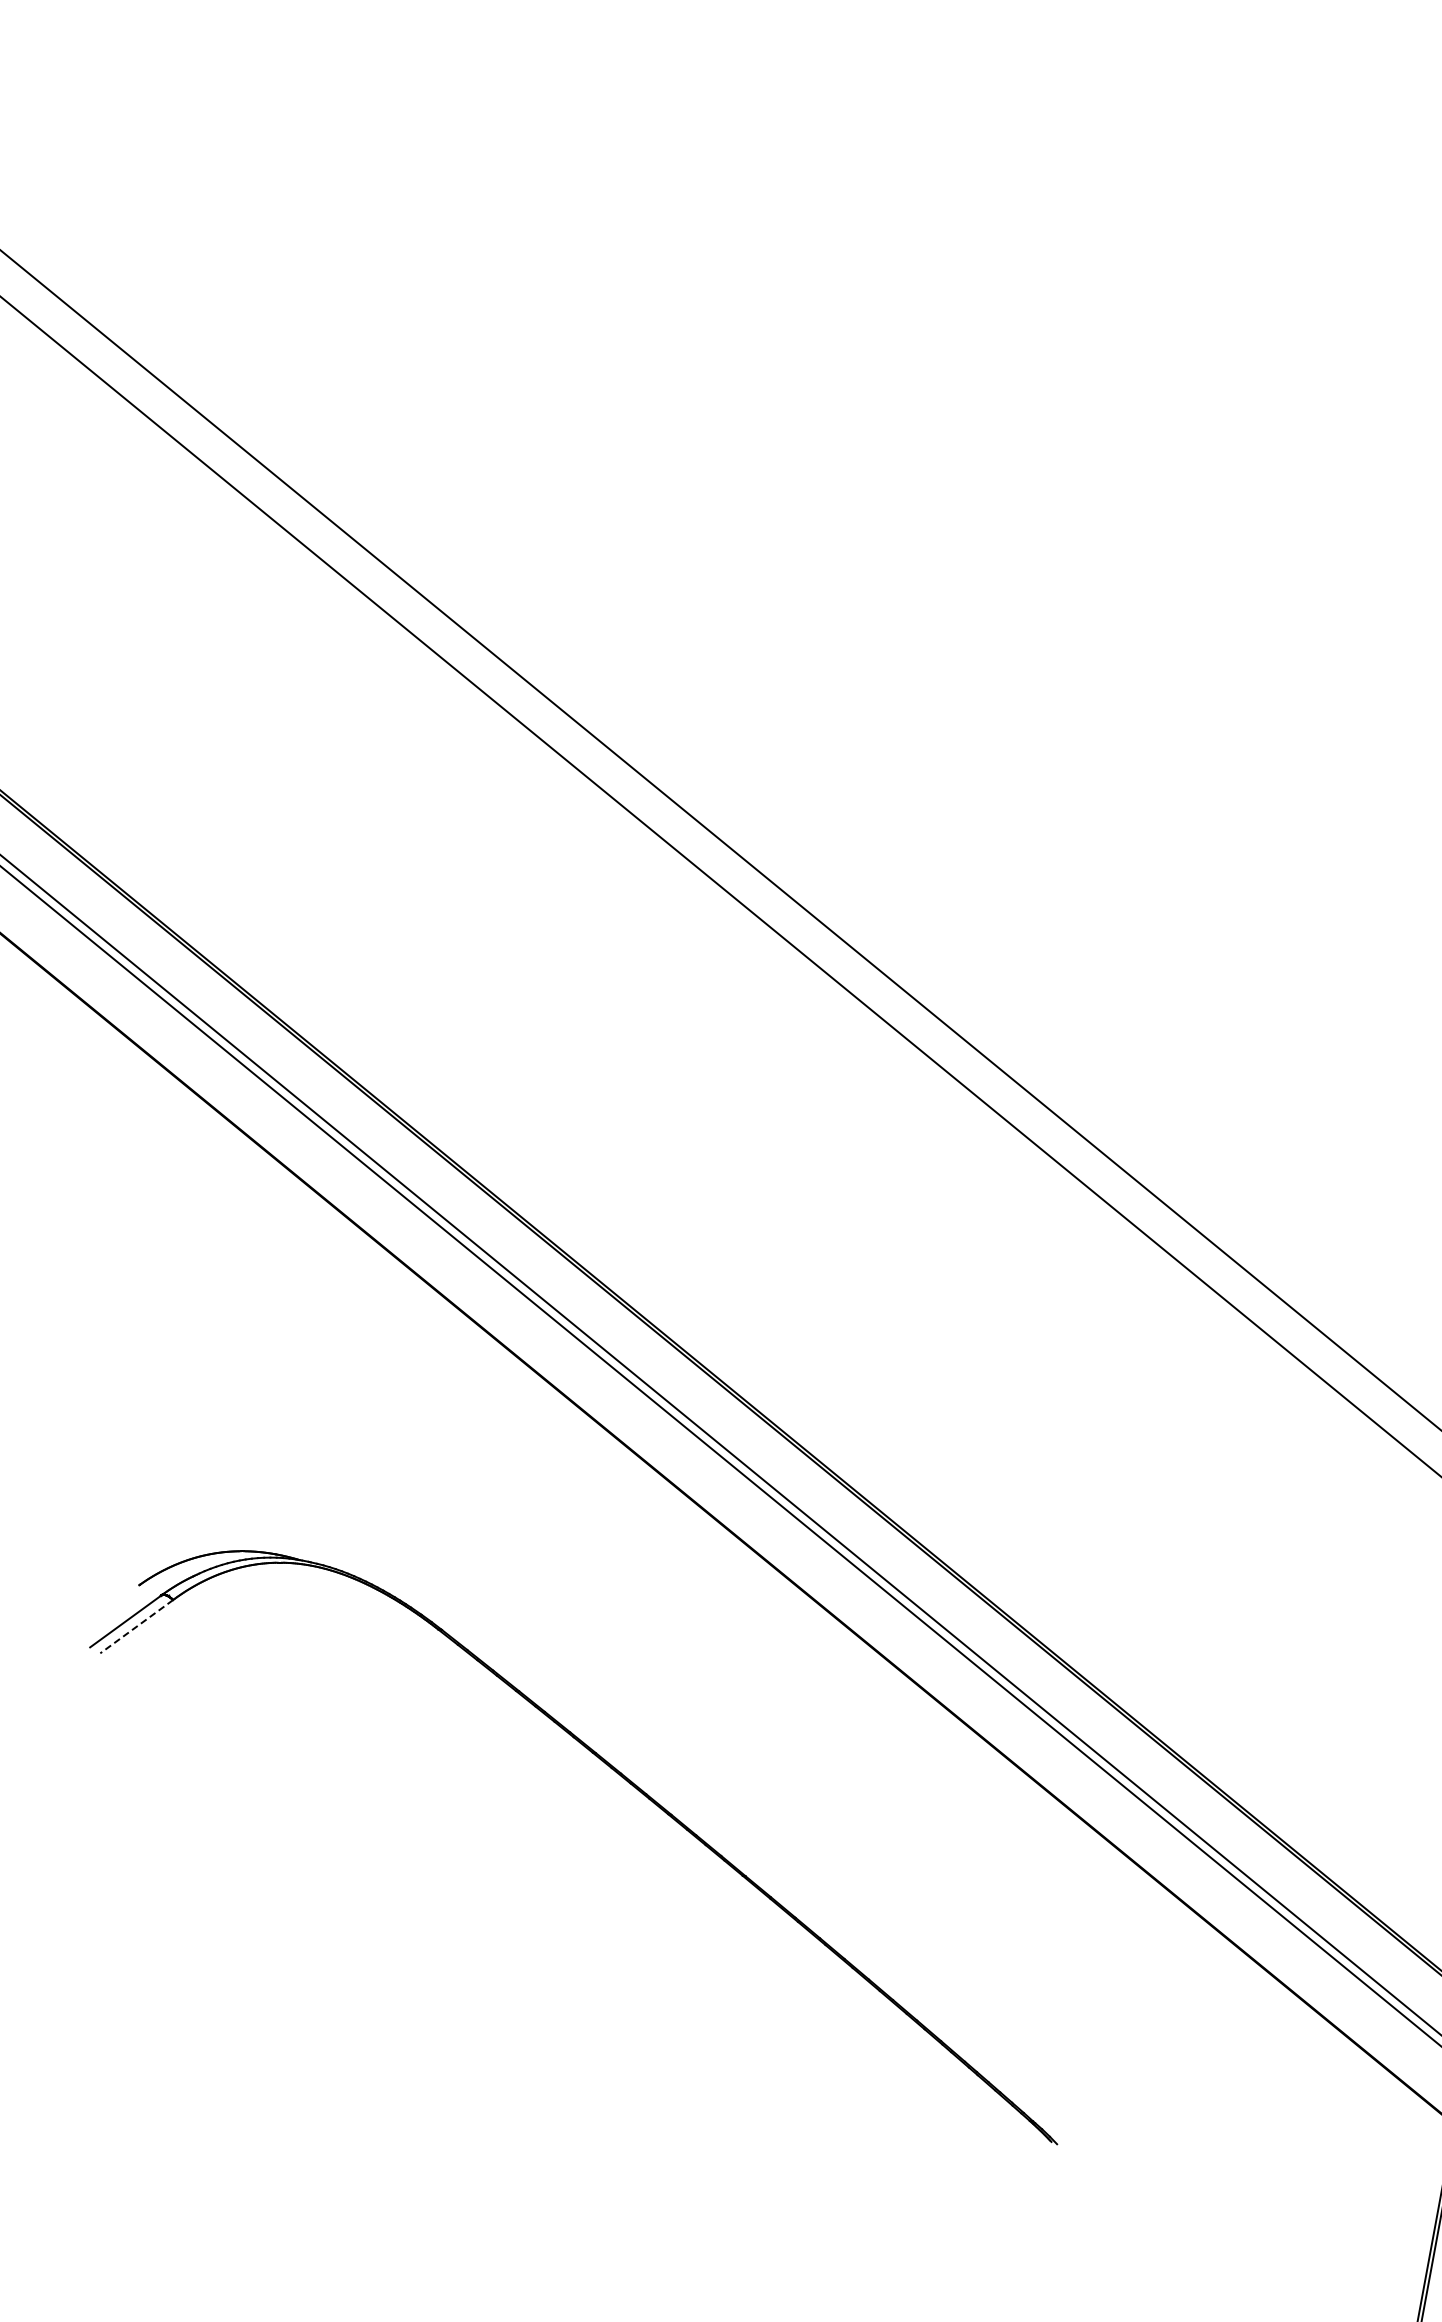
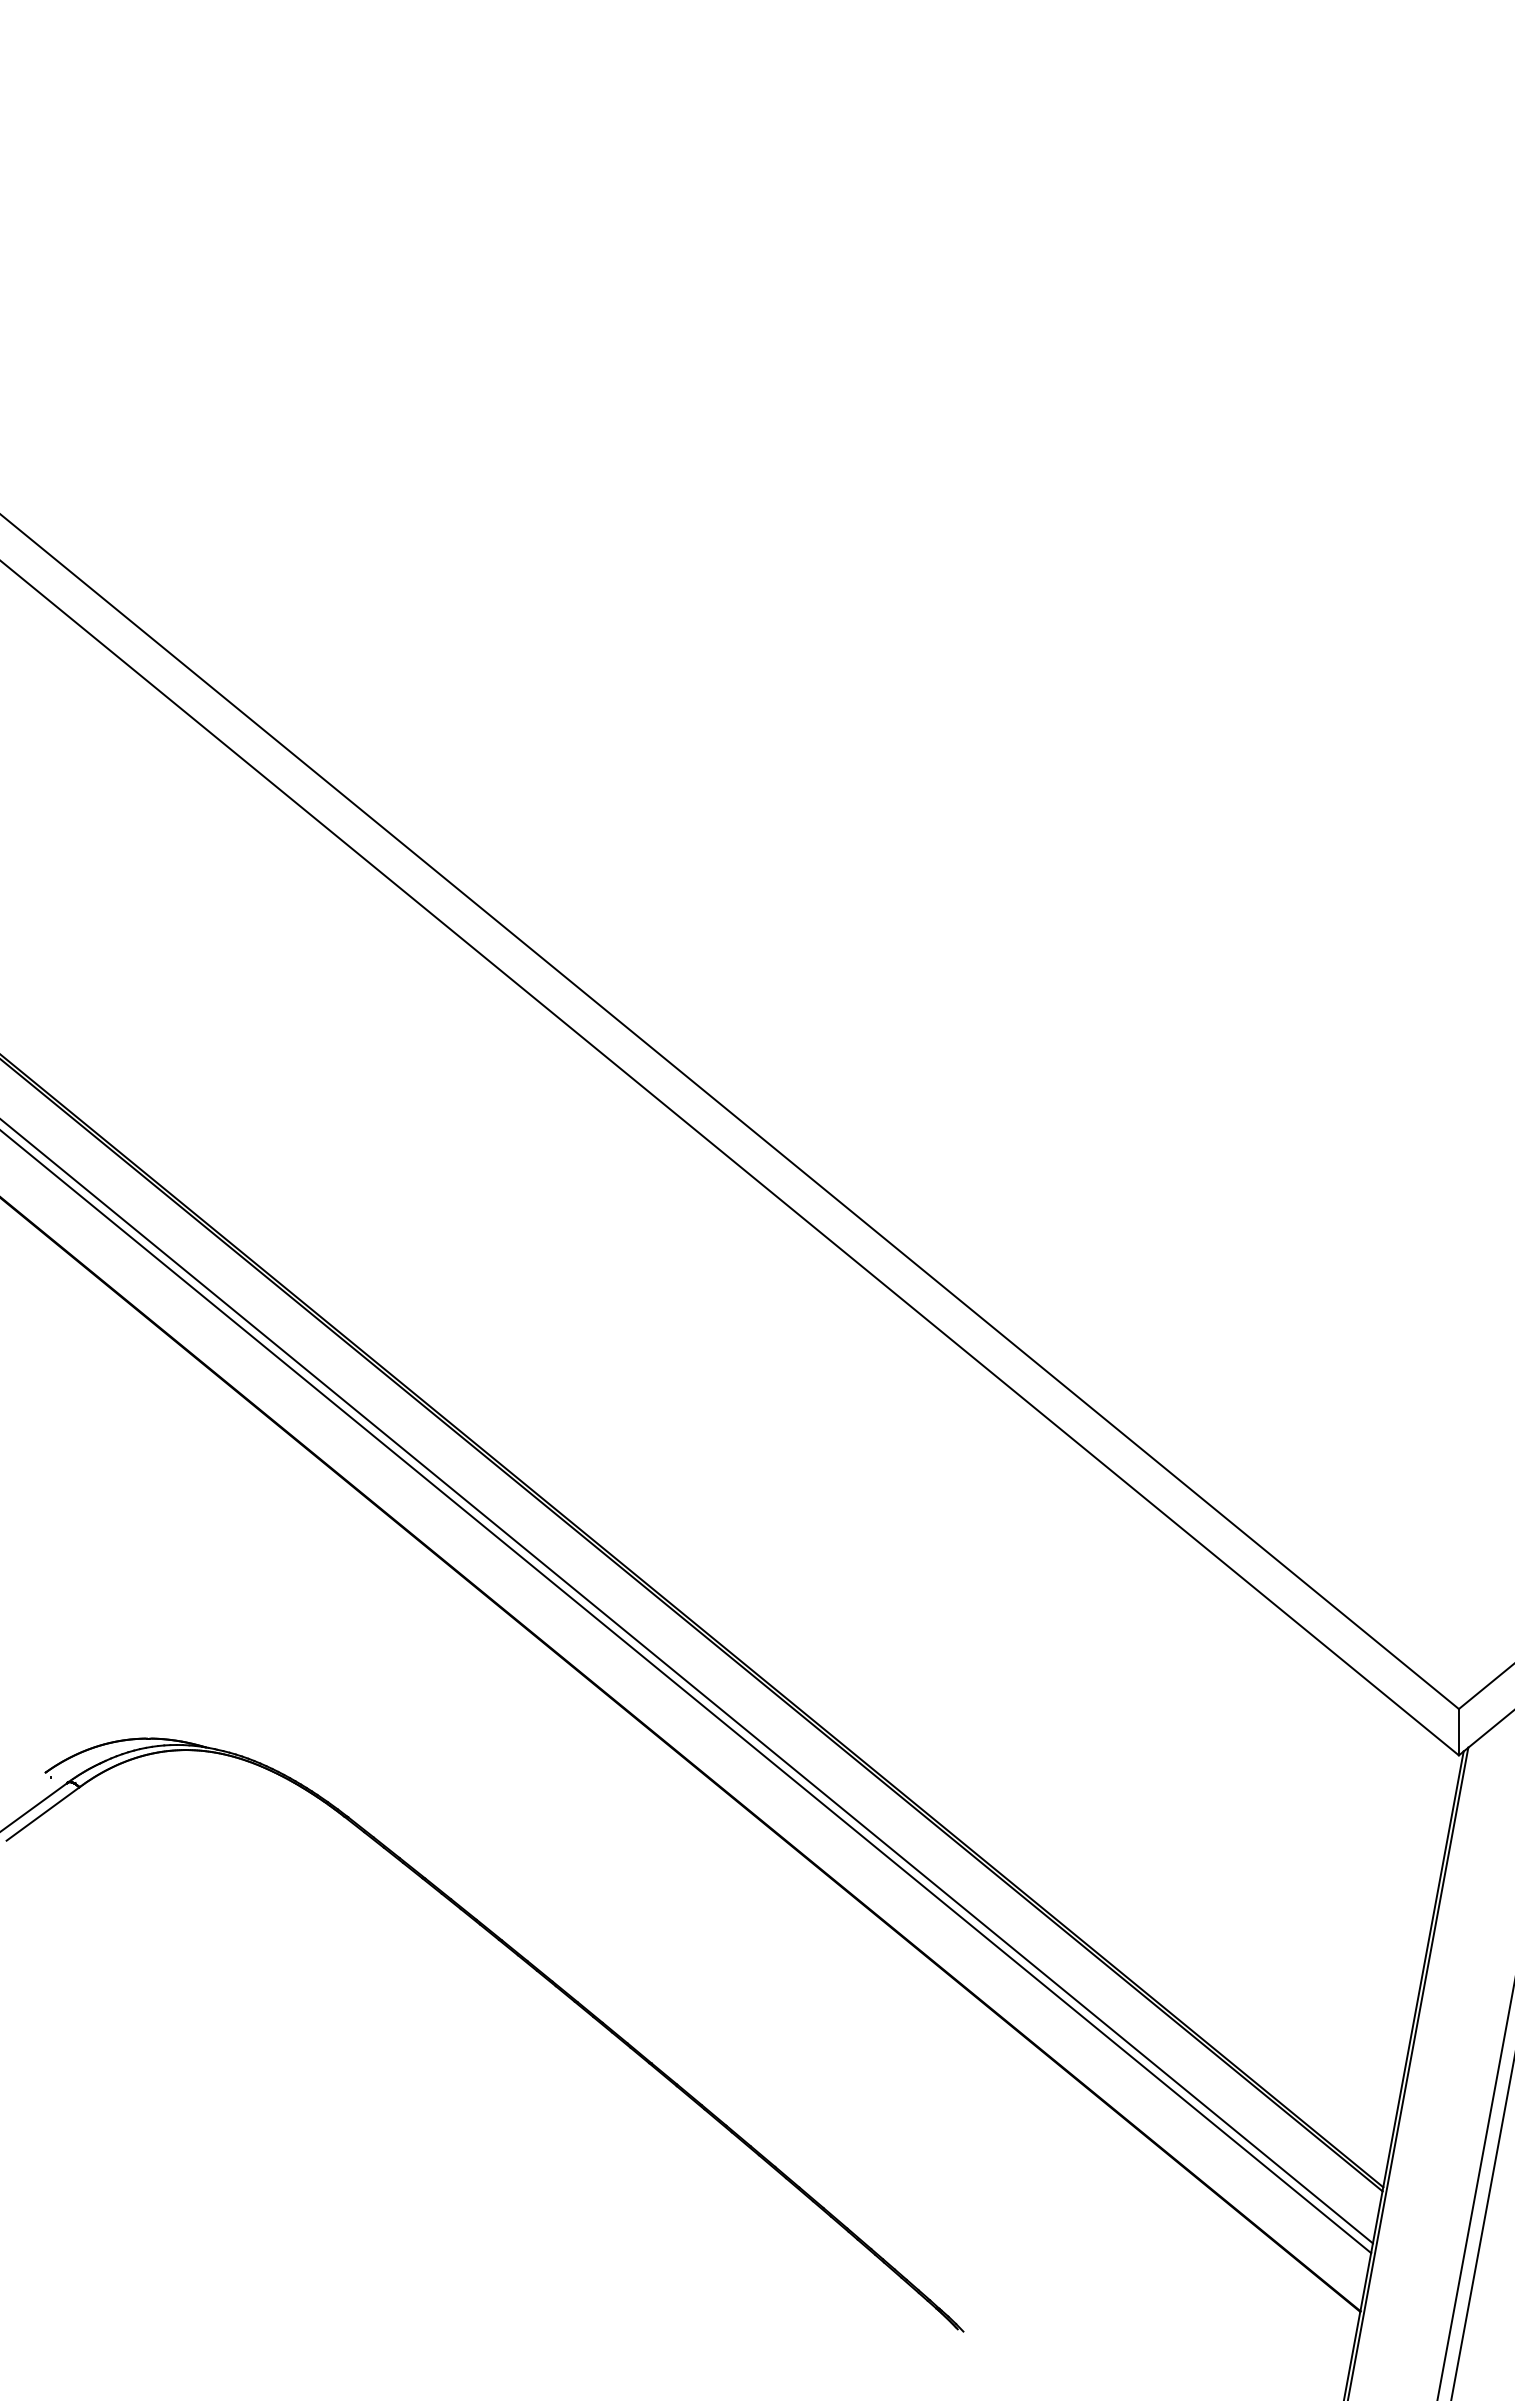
line: (136, 1627) -> (42, 1814), dashed -> solid

